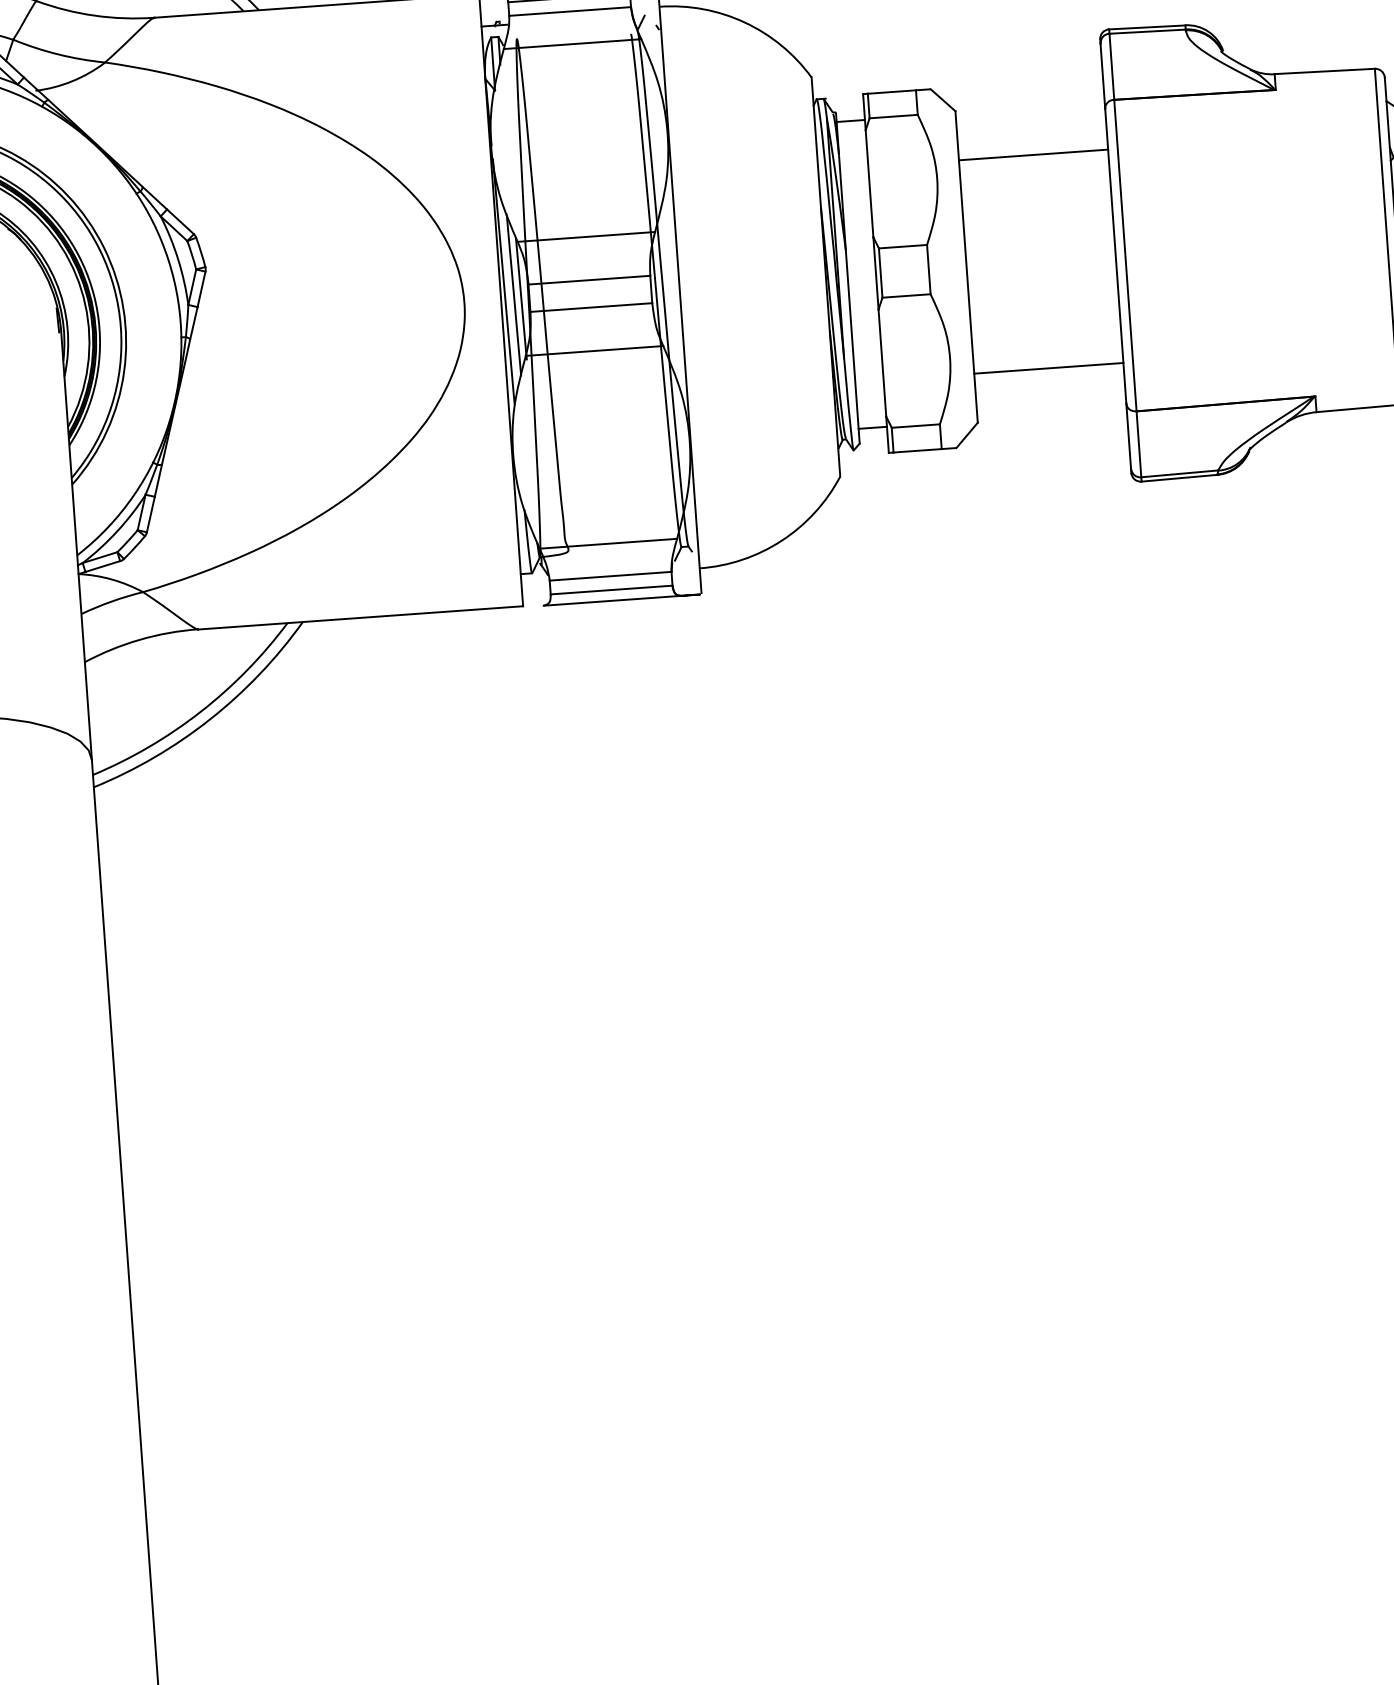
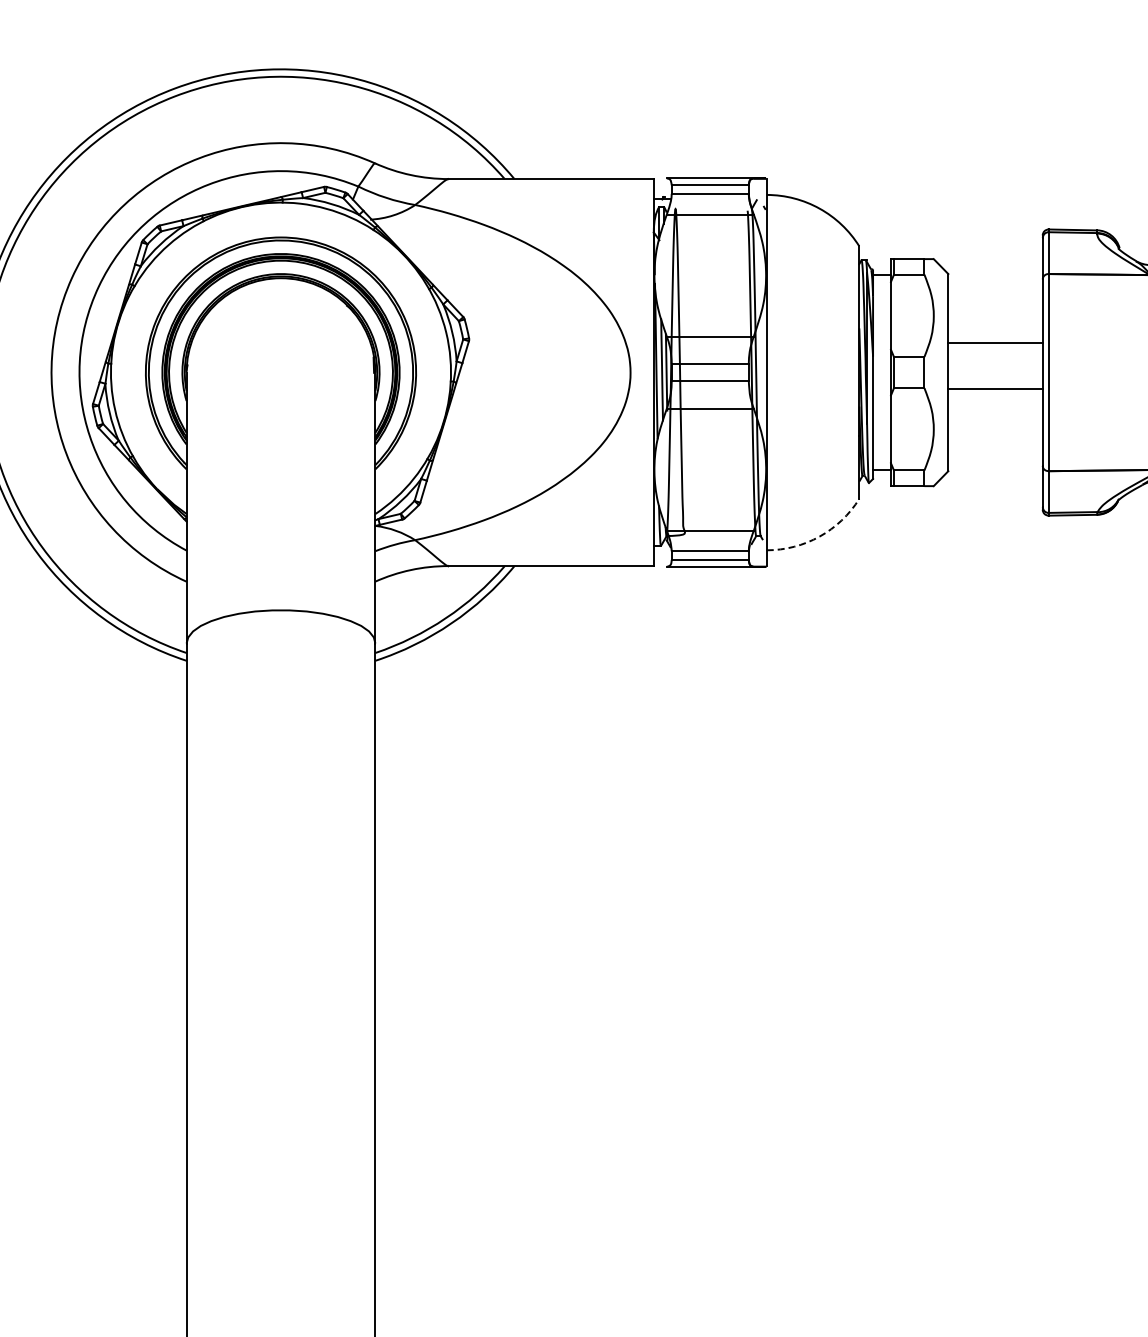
line: (1033, 155) -> (995, 343), moved
line: (1048, 368) -> (995, 389), moved
arc: (781, 540) -> (819, 536), solid -> dashed

